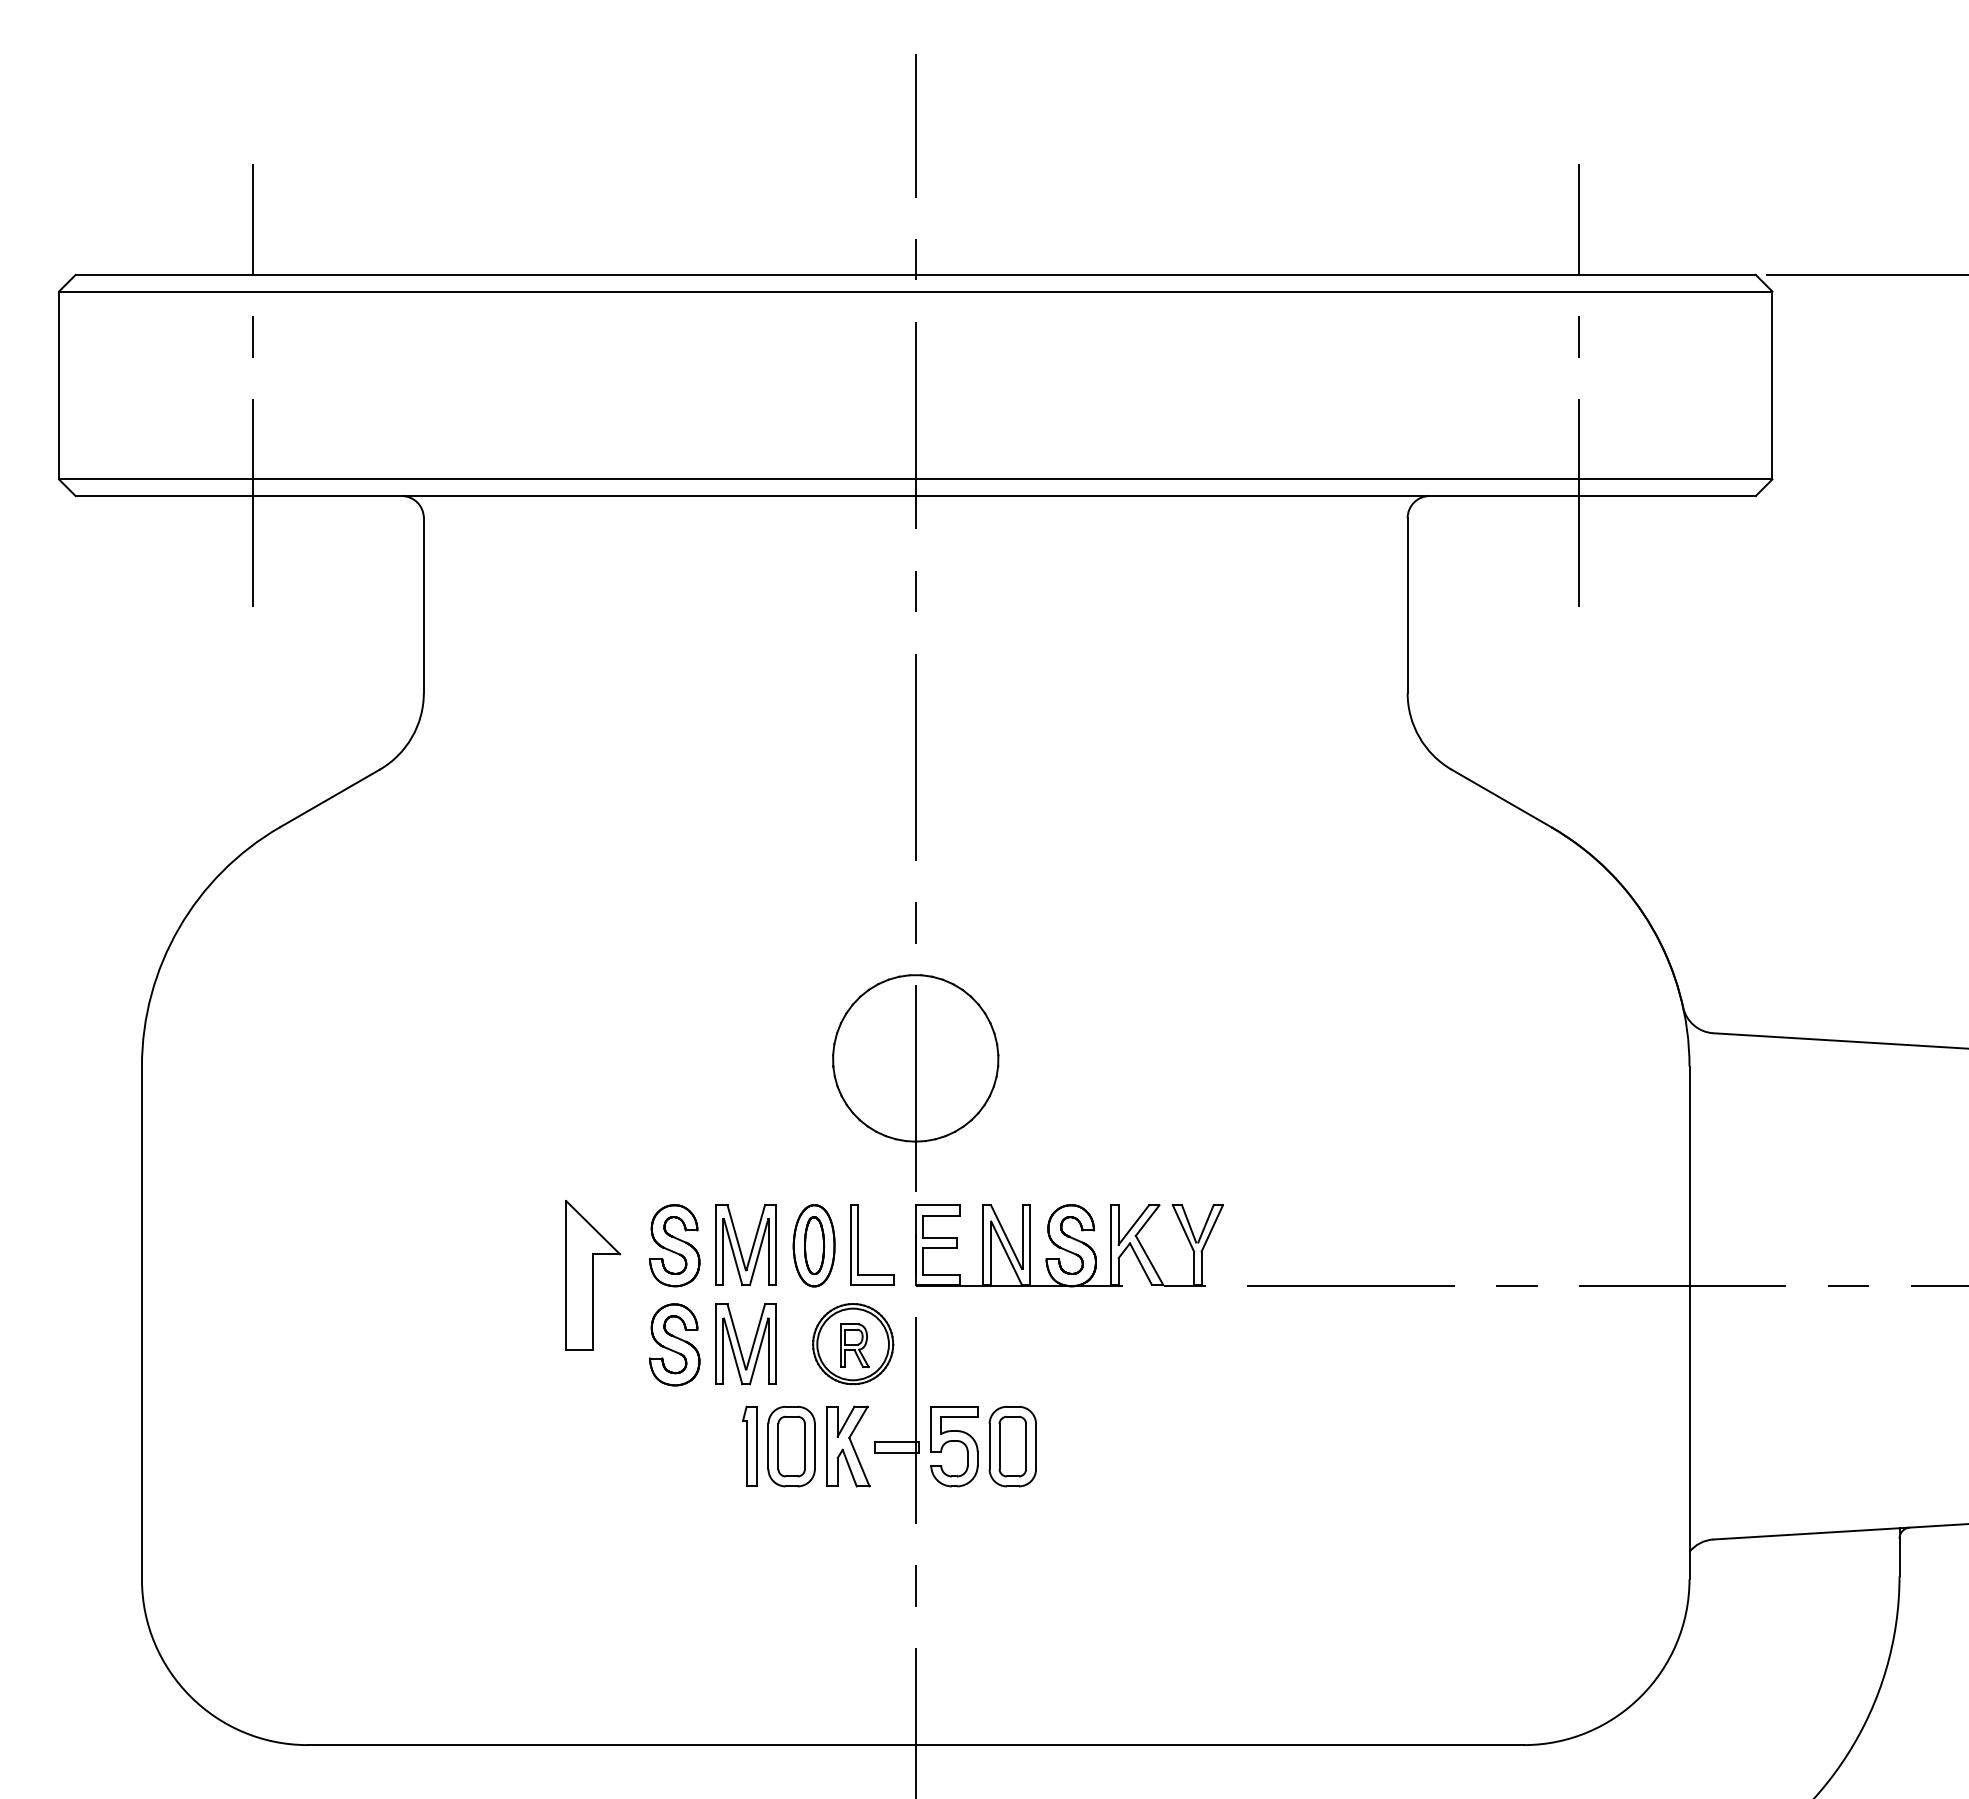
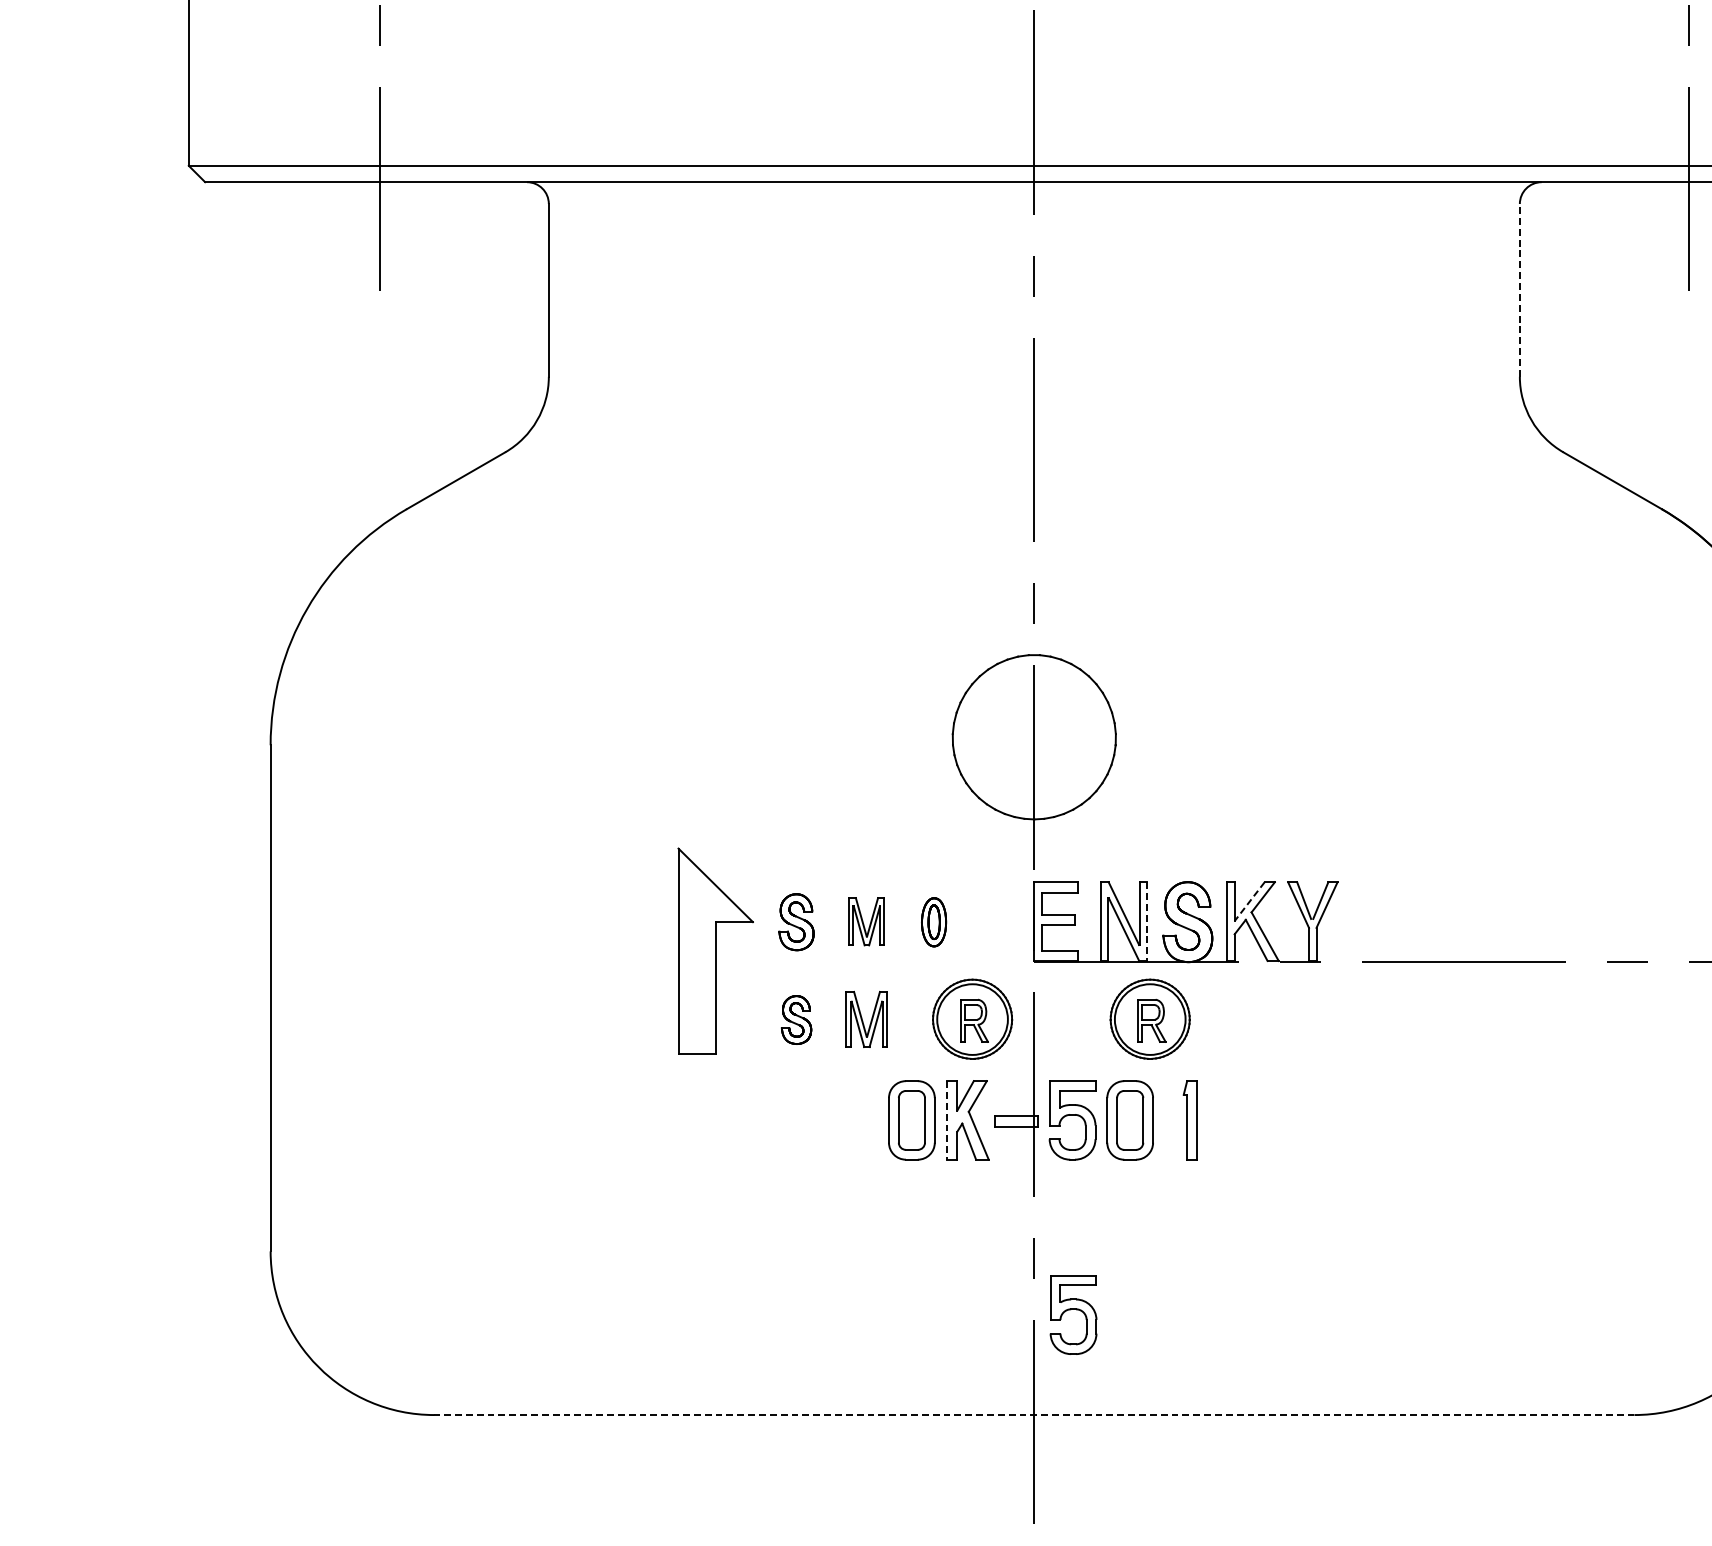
line: (1407, 605) -> (1519, 290), solid -> dashed
line: (1133, 1225) -> (1249, 902), solid -> dashed
part: (858, 1244) -> (977, 920), removed
part: (674, 1245) -> (796, 921), size x0.7
part: (745, 1245) -> (866, 921), size x0.6
part: (813, 1245) -> (933, 921), size x0.6
line: (1030, 1245) -> (1147, 921), solid -> dashed
part: (593, 1275) -> (716, 951), size x1.4
part: (674, 1344) -> (796, 1019), size x0.6
part: (745, 1344) -> (866, 1019), size x0.7
part: (1033, 1344) -> (1150, 1019), added
part: (749, 1445) -> (1190, 1119), moved
line: (826, 1446) -> (946, 1120), solid -> dashed
part: (955, 1643) -> (1073, 1314), added
line: (915, 1745) -> (1034, 1415), solid -> dashed

